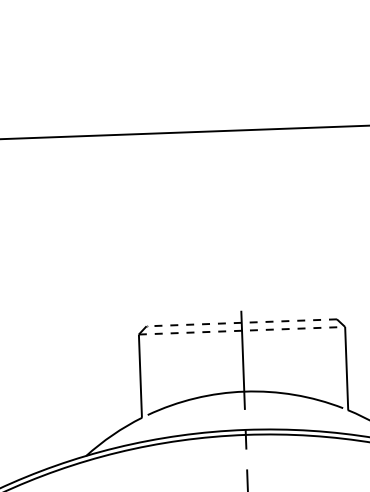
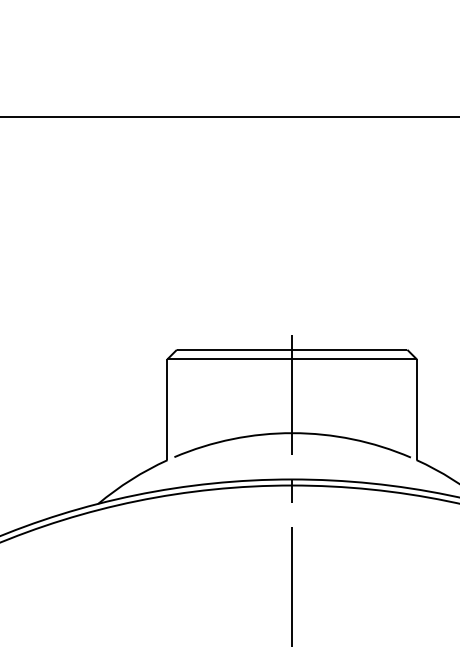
line: (241, 322) -> (291, 349), dashed -> solid
line: (242, 330) -> (292, 359), dashed -> solid

